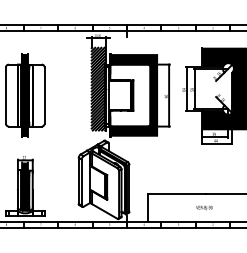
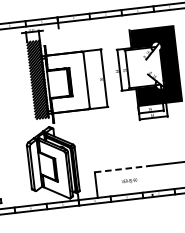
fill: (134, 95) -> (72, 81), removed
line: (177, 194) -> (122, 169), solid -> dashed
text: (204, 207) -> (129, 180), moved

